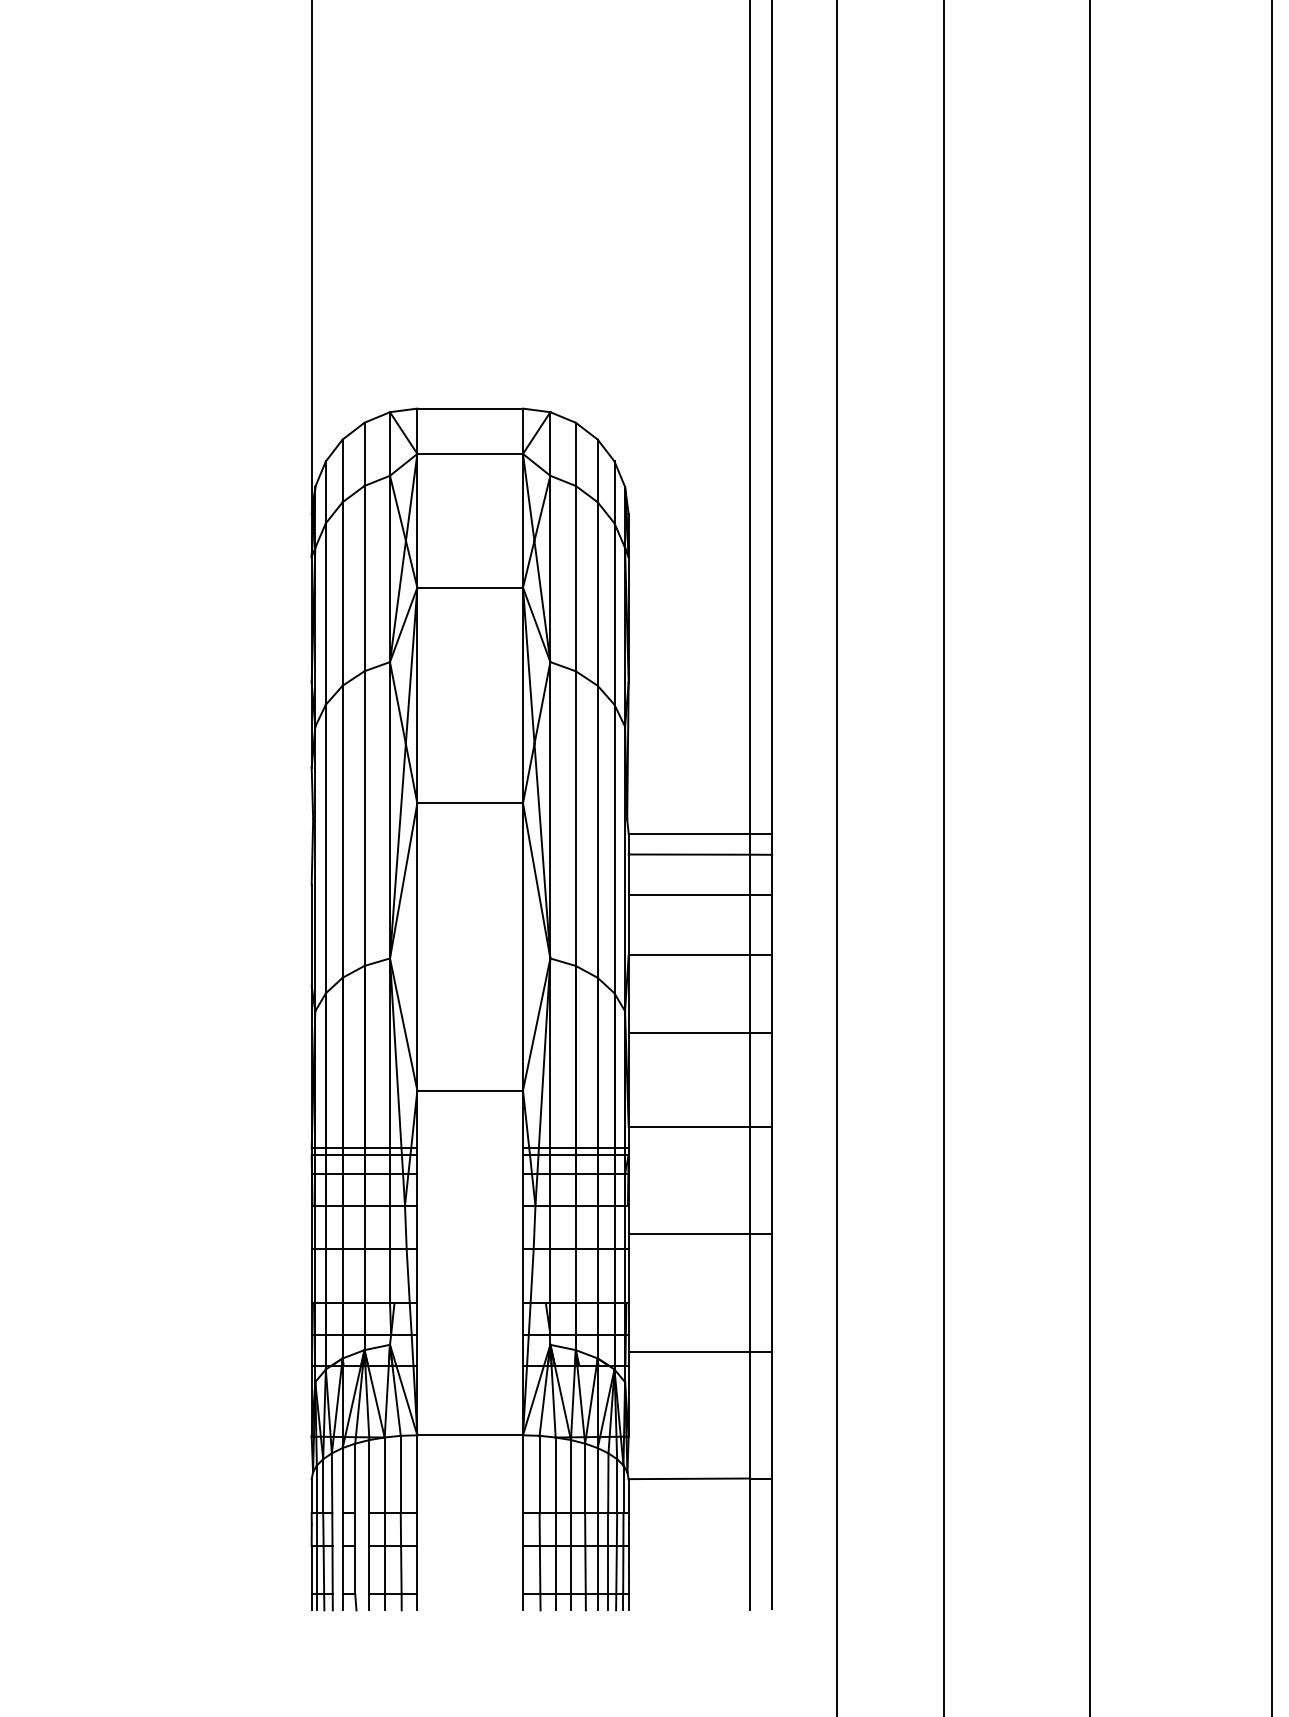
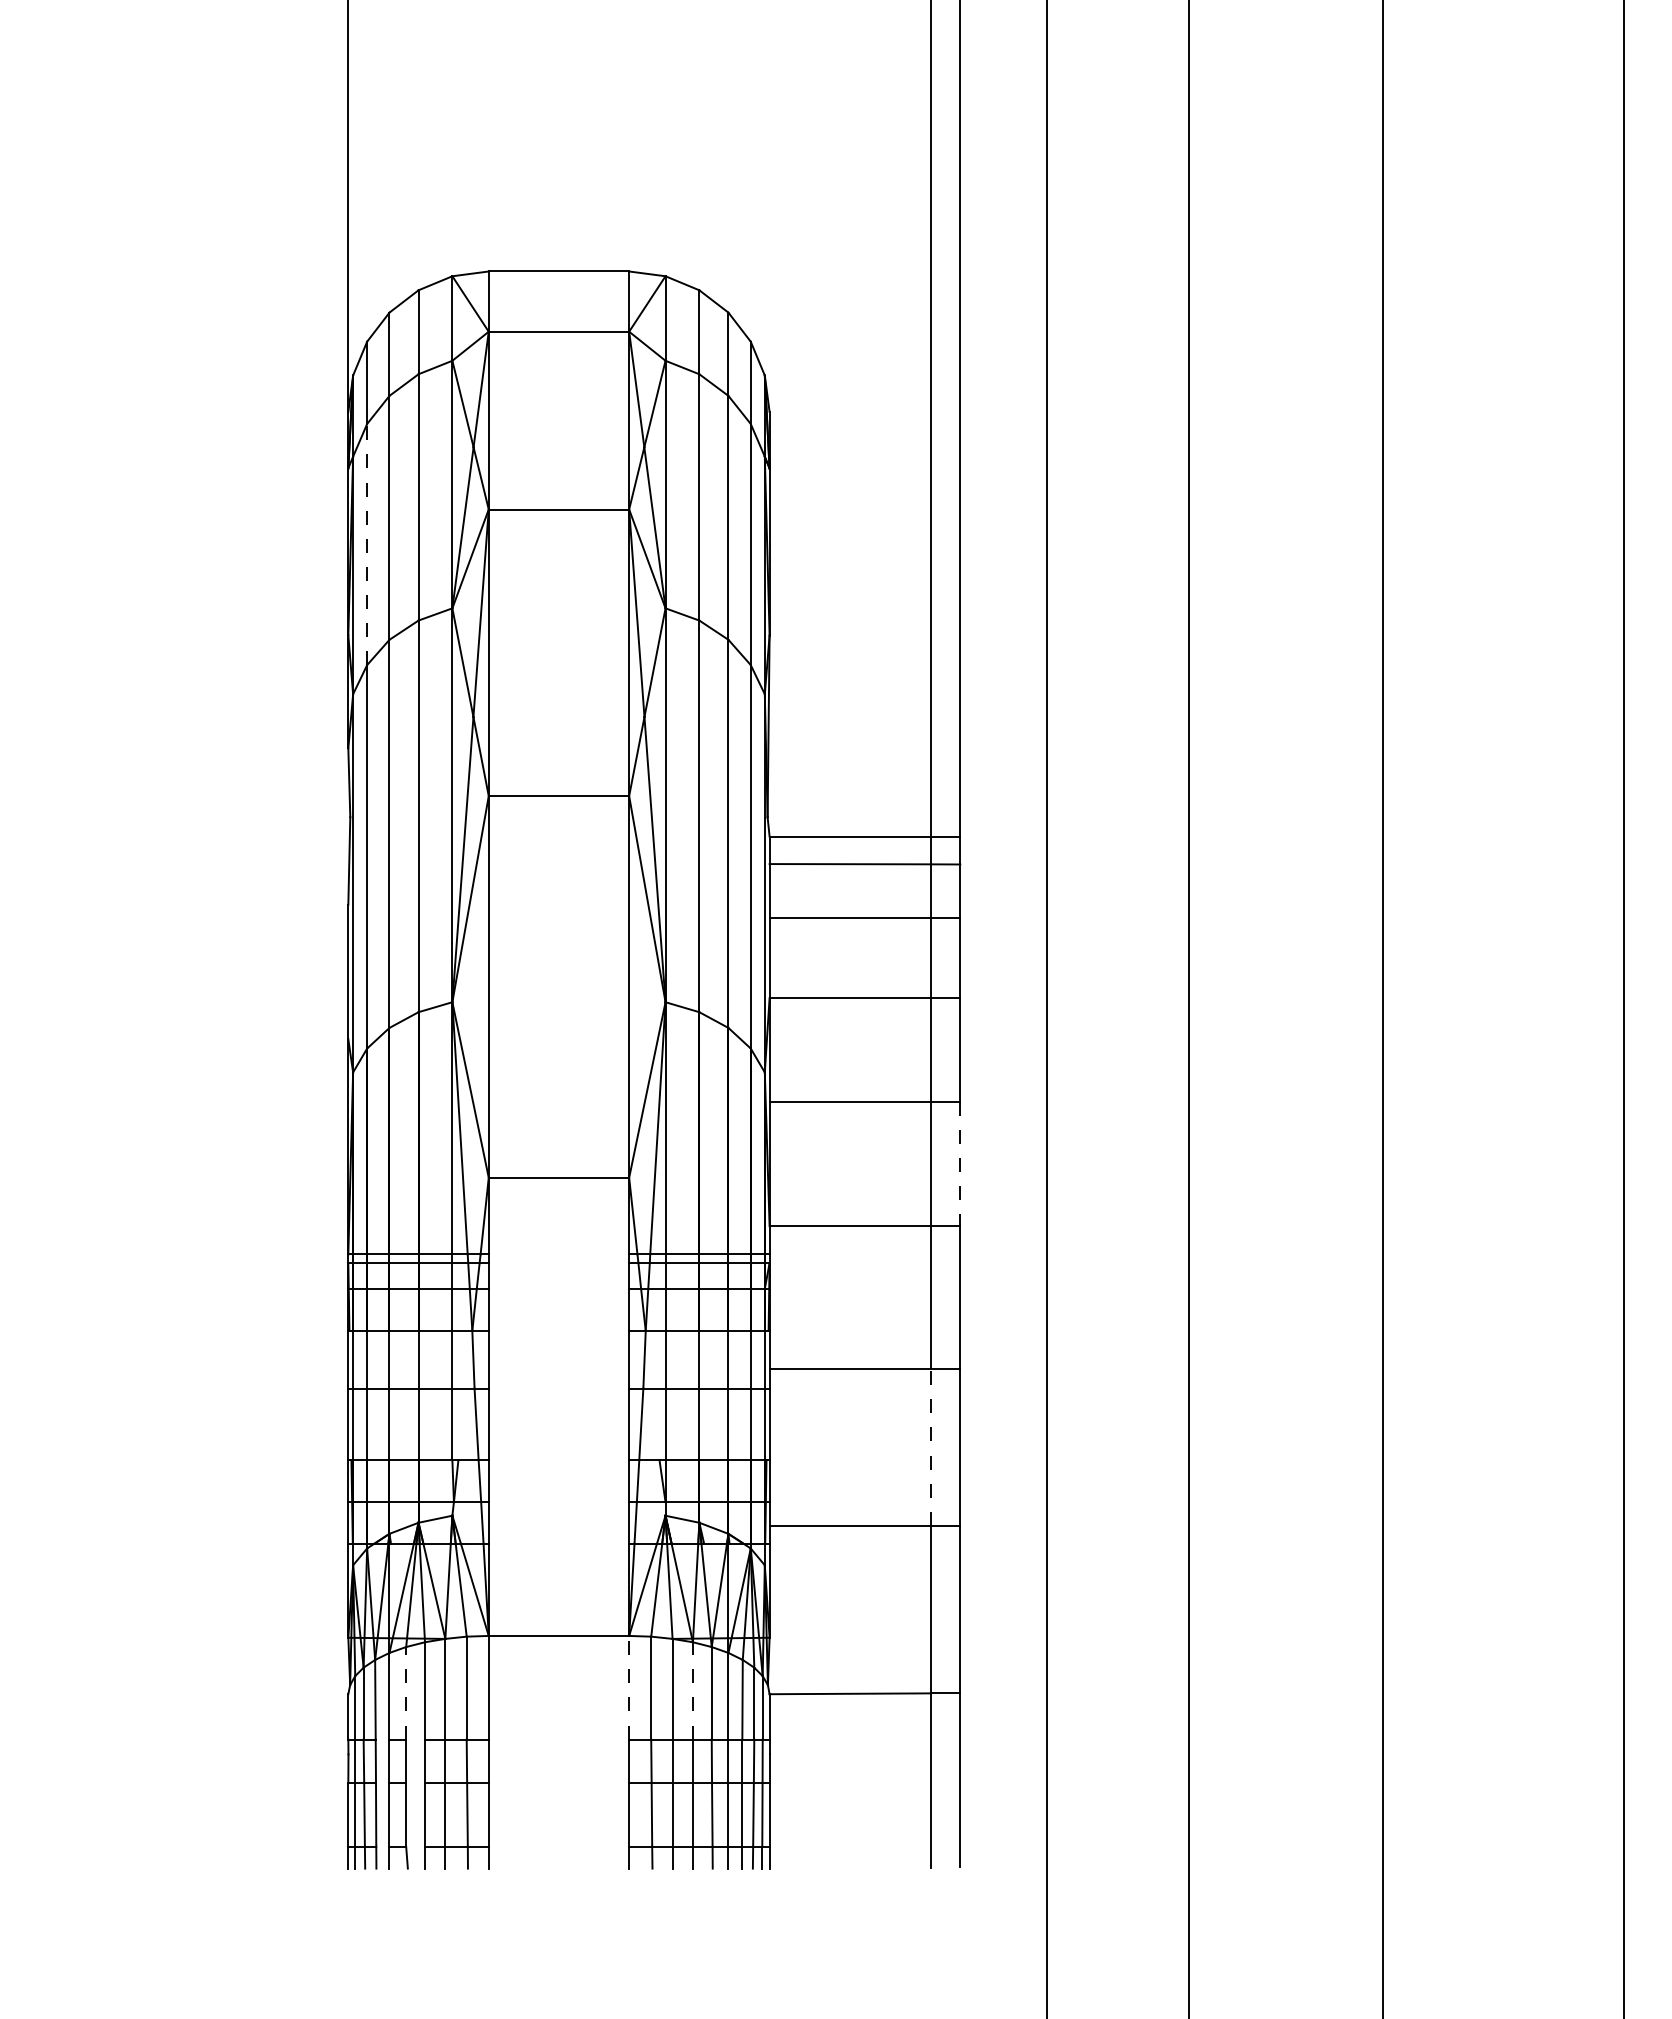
line: (325, 614) -> (366, 545), solid -> dashed
line: (772, 1080) -> (960, 1164), solid -> dashed
line: (750, 1292) -> (931, 1446), solid -> dashed
line: (523, 1474) -> (629, 1688), solid -> dashed
line: (570, 1476) -> (692, 1690), solid -> dashed
line: (355, 1478) -> (406, 1693), solid -> dashed

